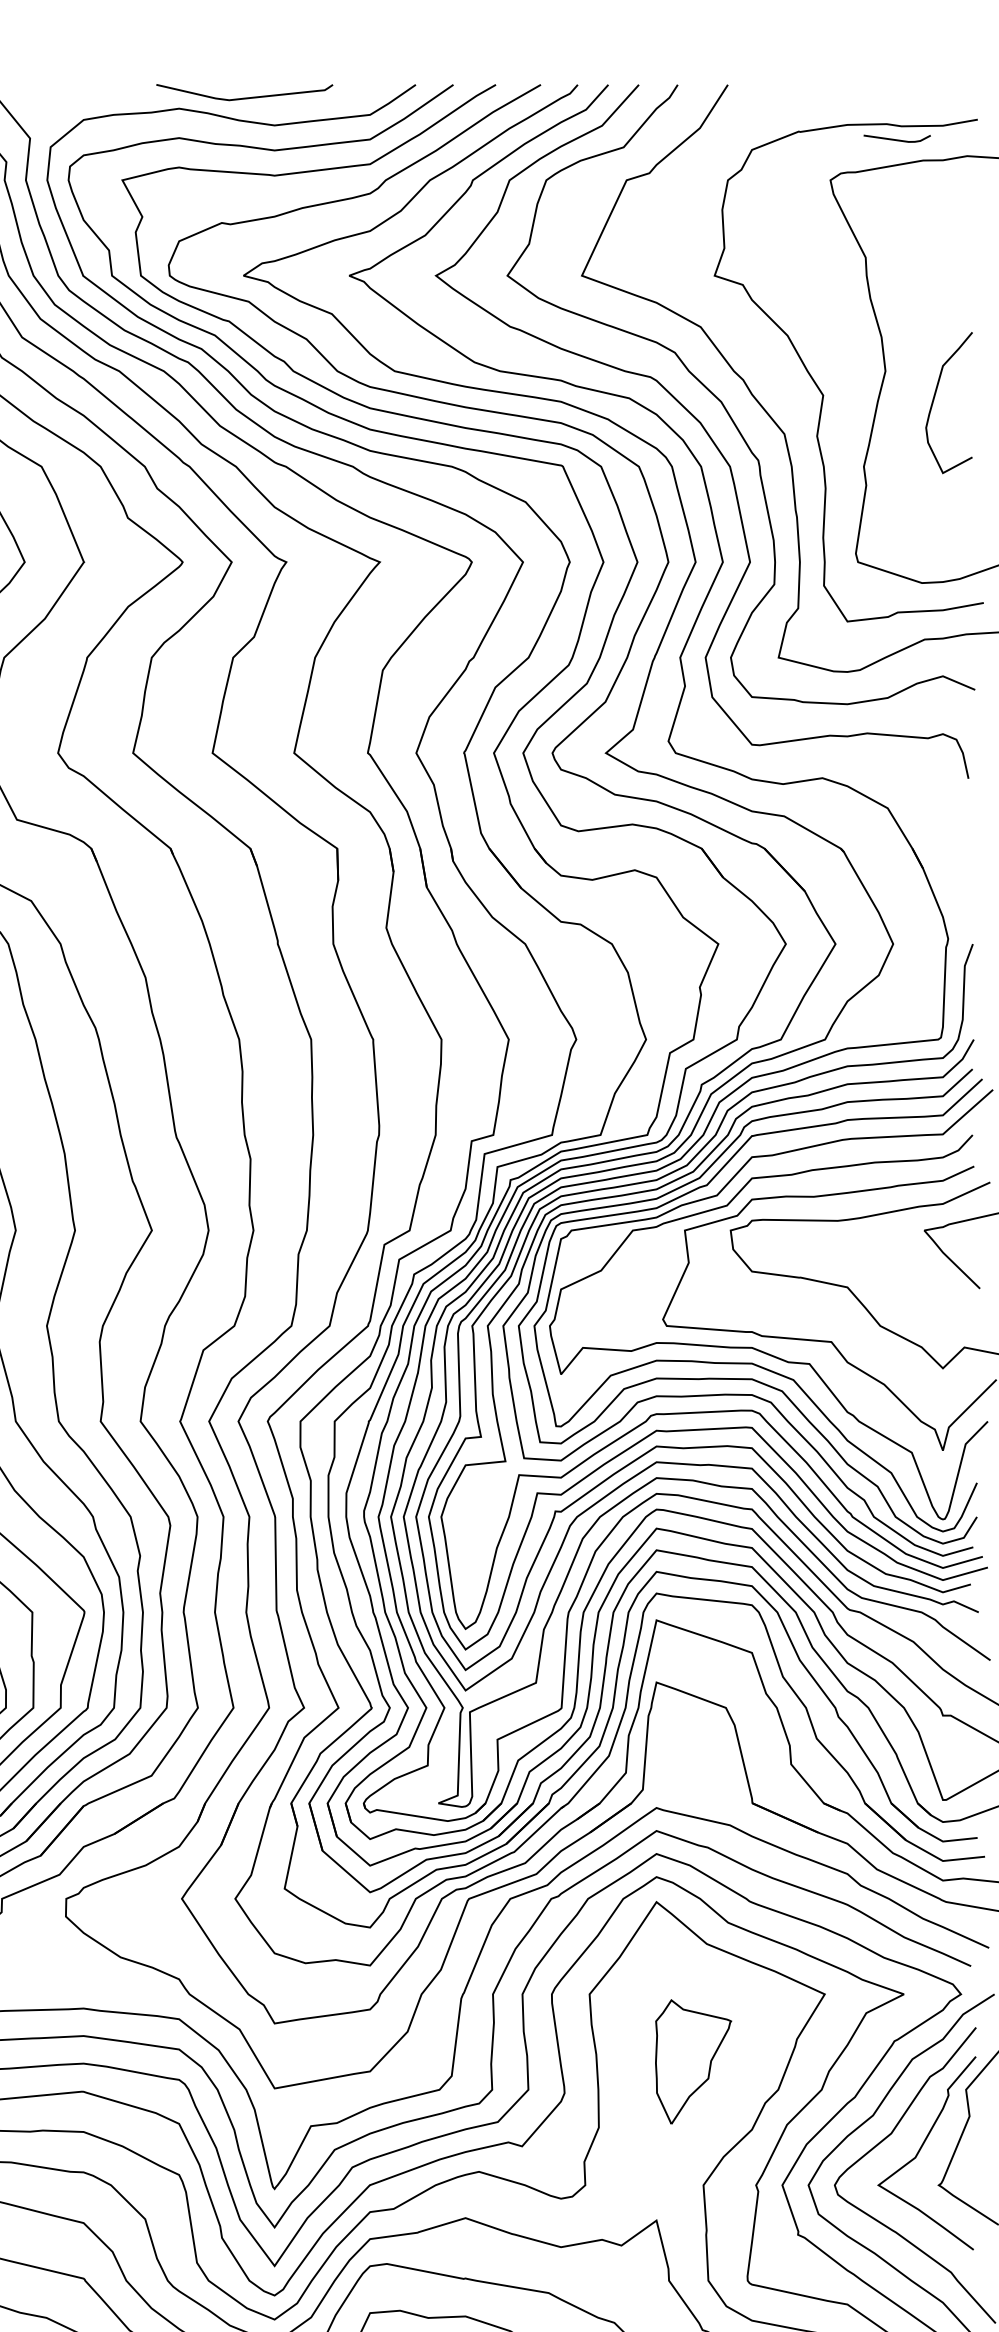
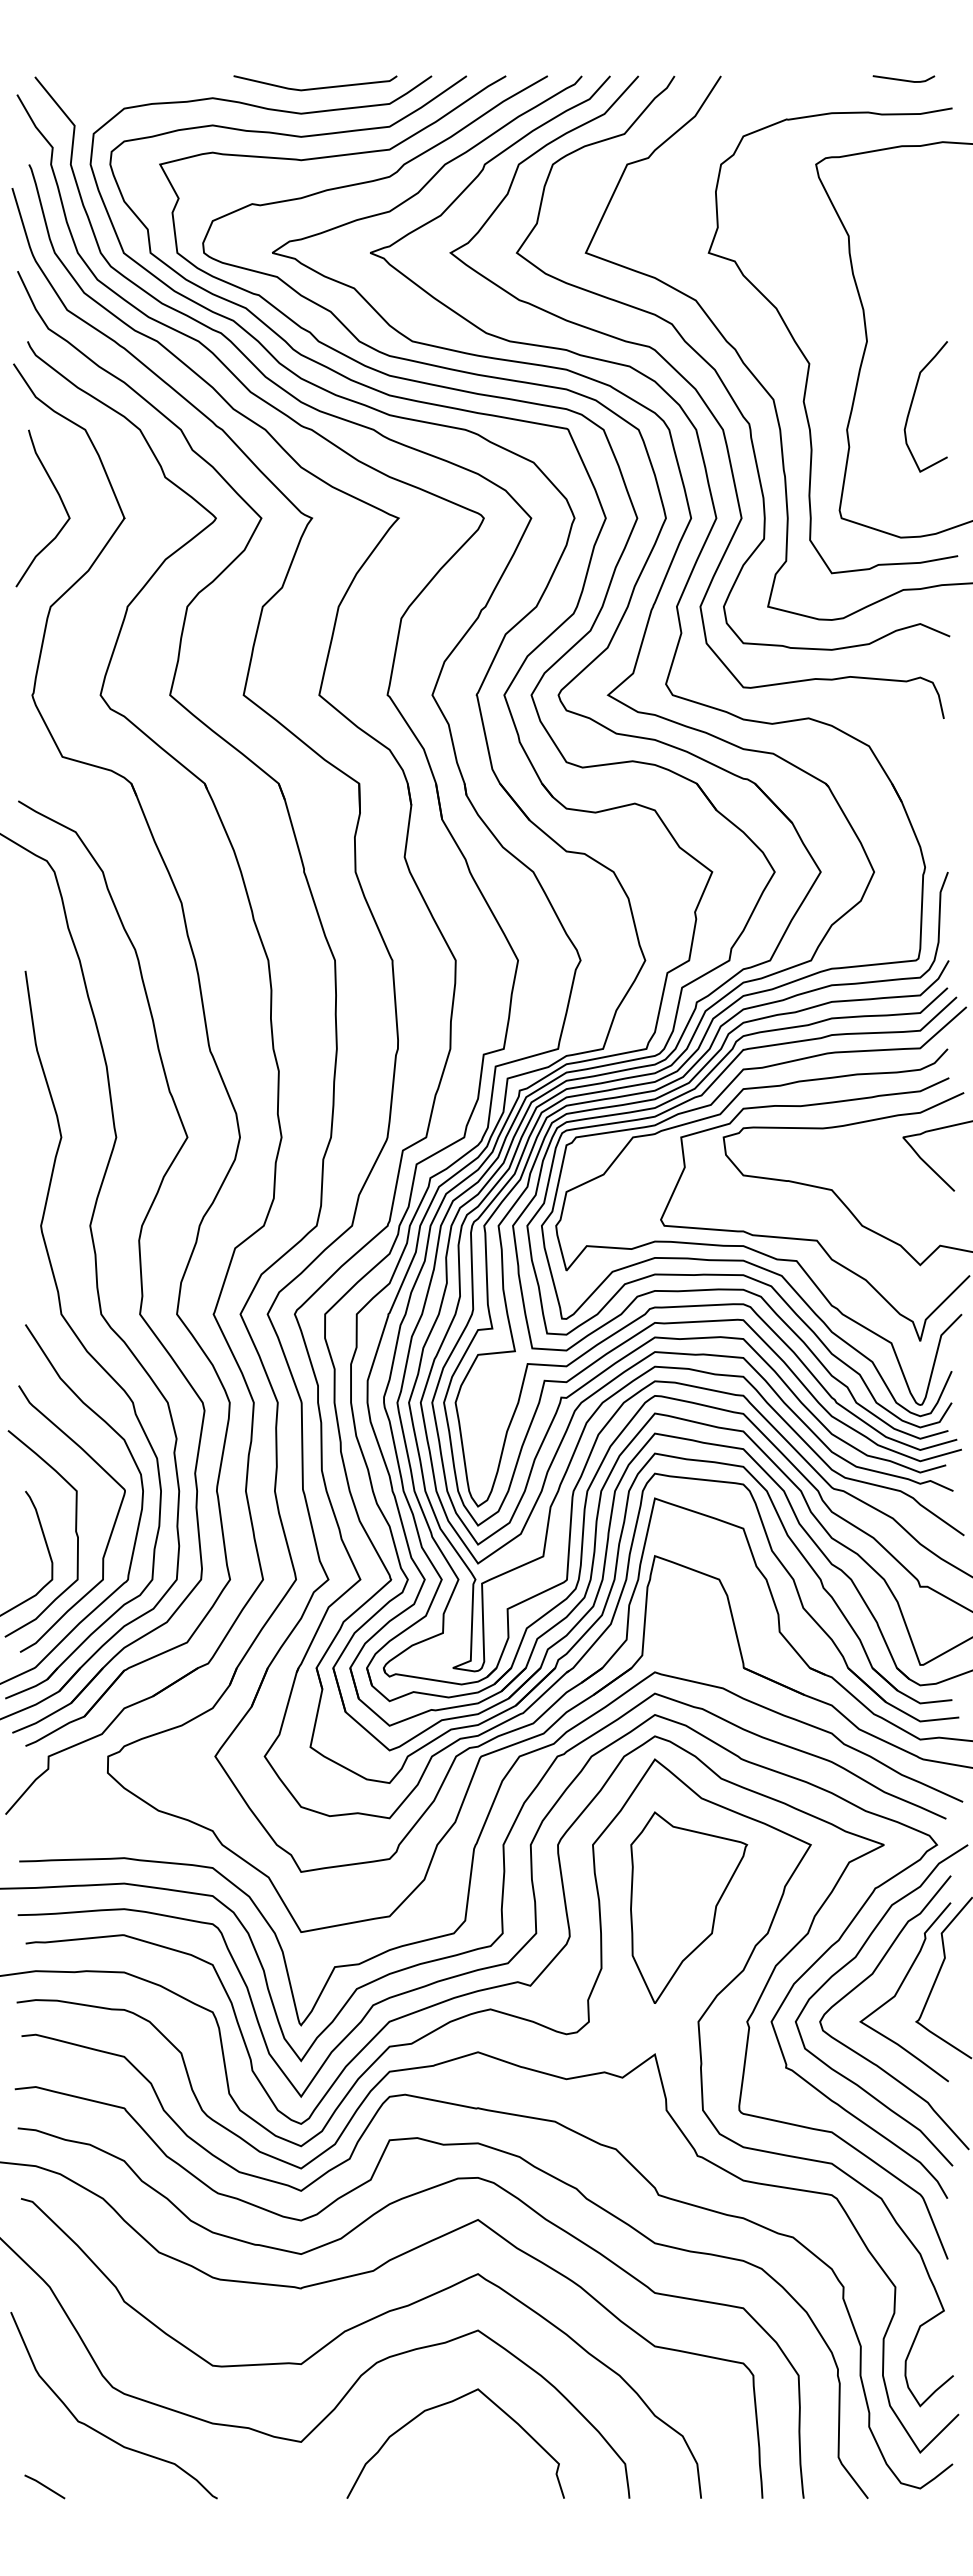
curve: (244, 97) -> (315, 87), moved
line: (896, 139) -> (903, 79), moved
curve: (934, 400) -> (912, 404), moved
part: (693, 2061) -> (689, 1907), size x1.67

